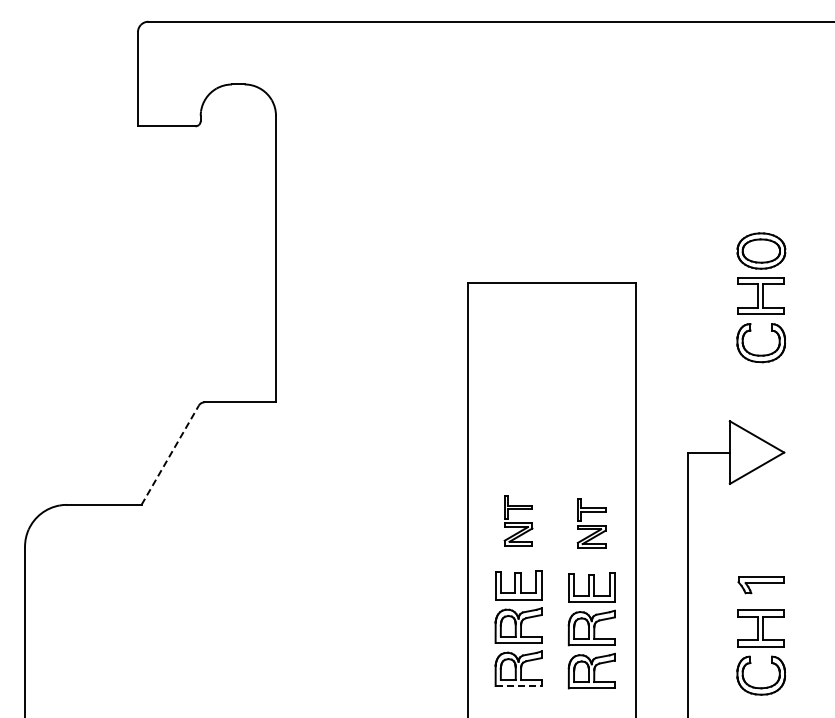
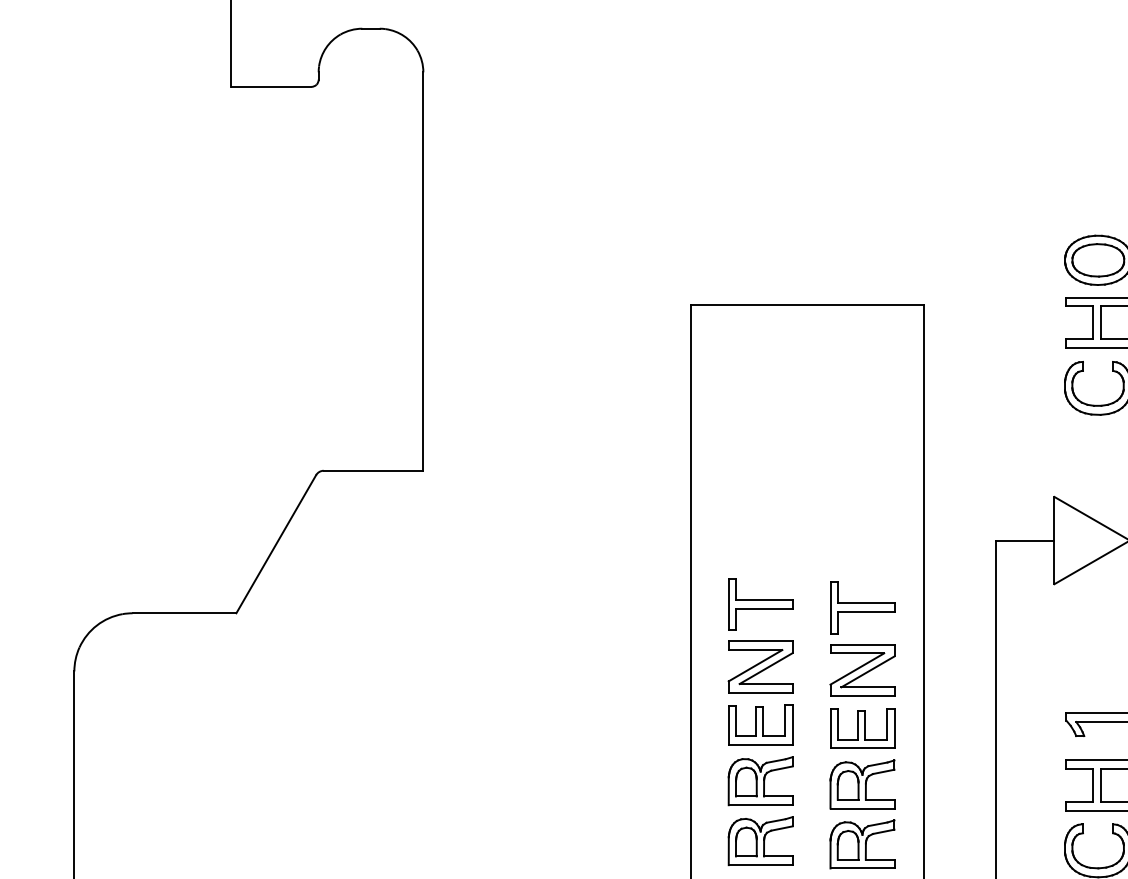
line: (170, 454) -> (276, 543), dashed -> solid
part: (518, 520) -> (760, 634), size x1.67
part: (591, 522) -> (862, 637), size x1.67
line: (519, 686) -> (761, 865), dashed -> solid

